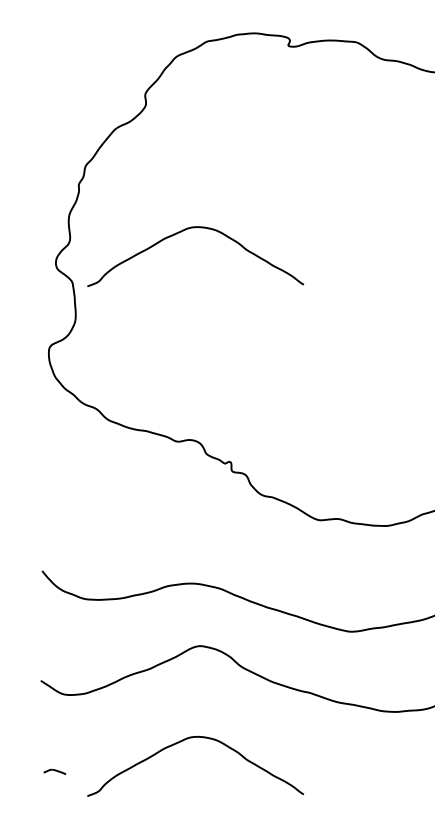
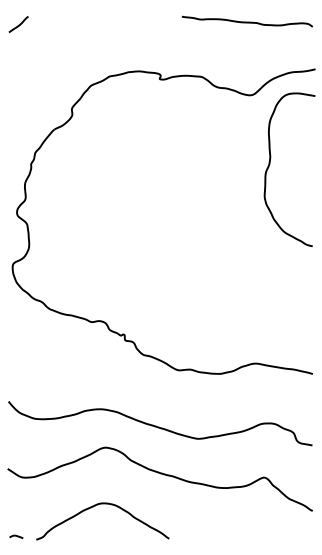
curve: (183, 232) -> (95, 193), removed
part: (55, 771) -> (16, 536), moved

